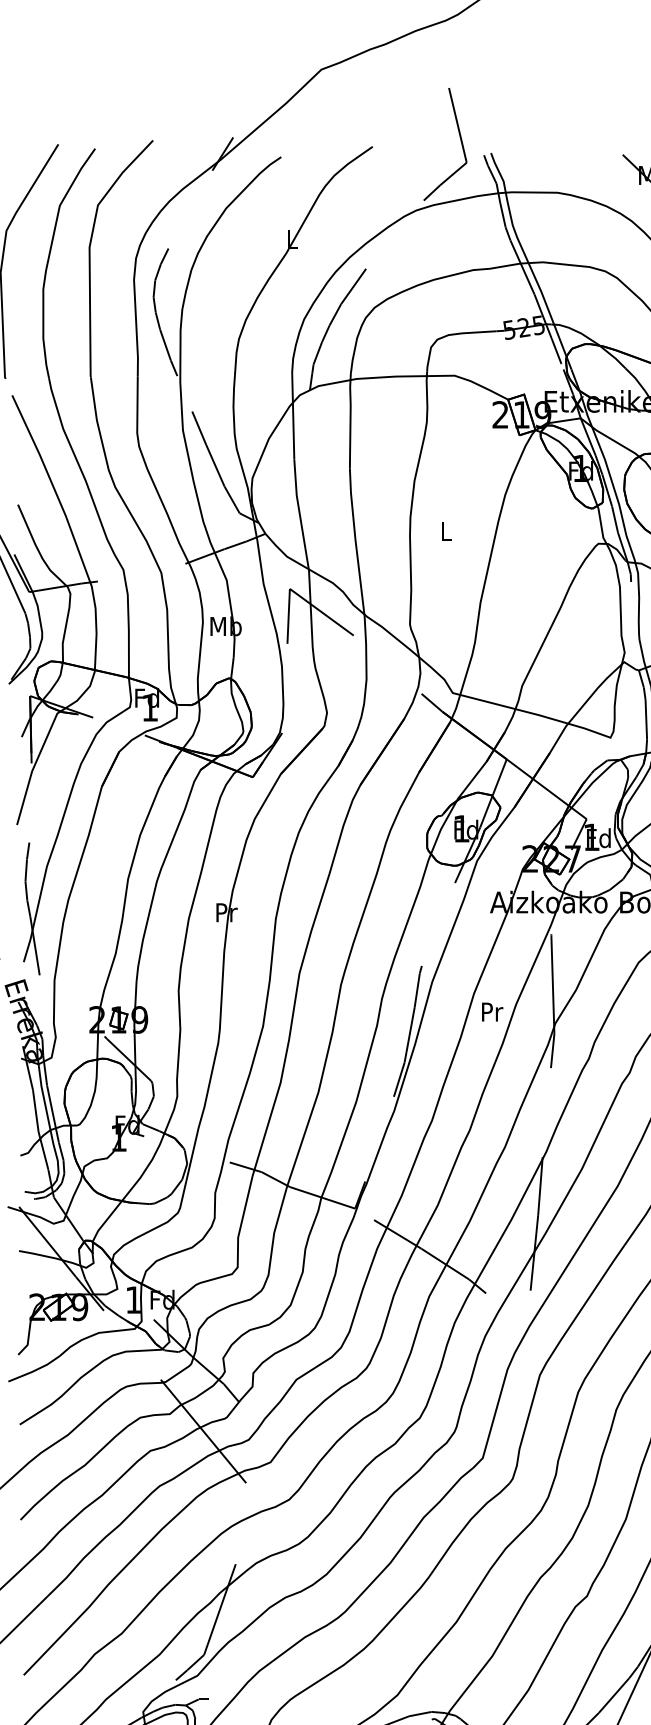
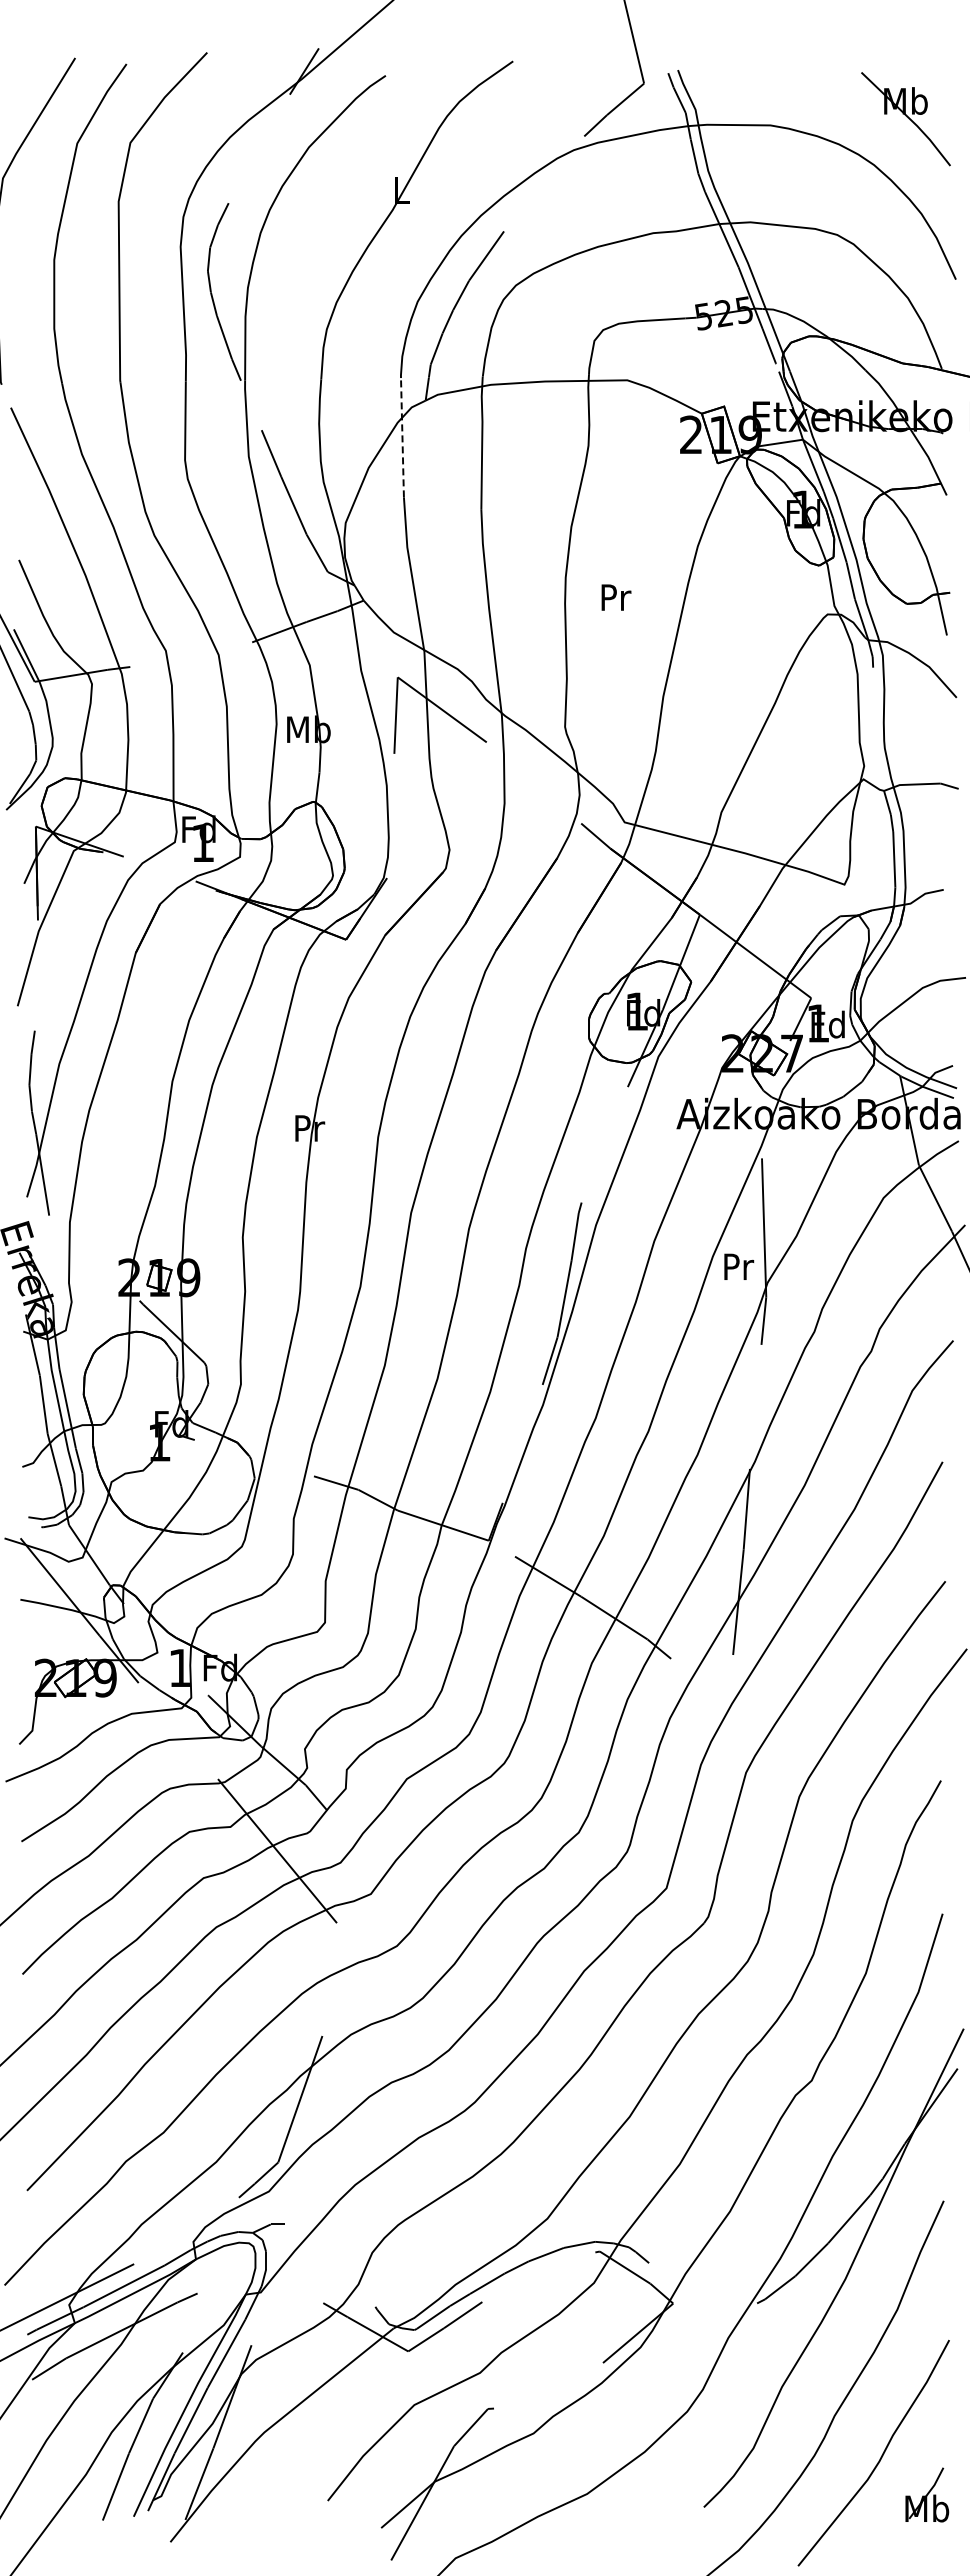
line: (293, 416) -> (402, 437), solid -> dashed
text: (446, 531) -> (616, 597), L -> Pr
text: (492, 1011) -> (739, 1266), moved

